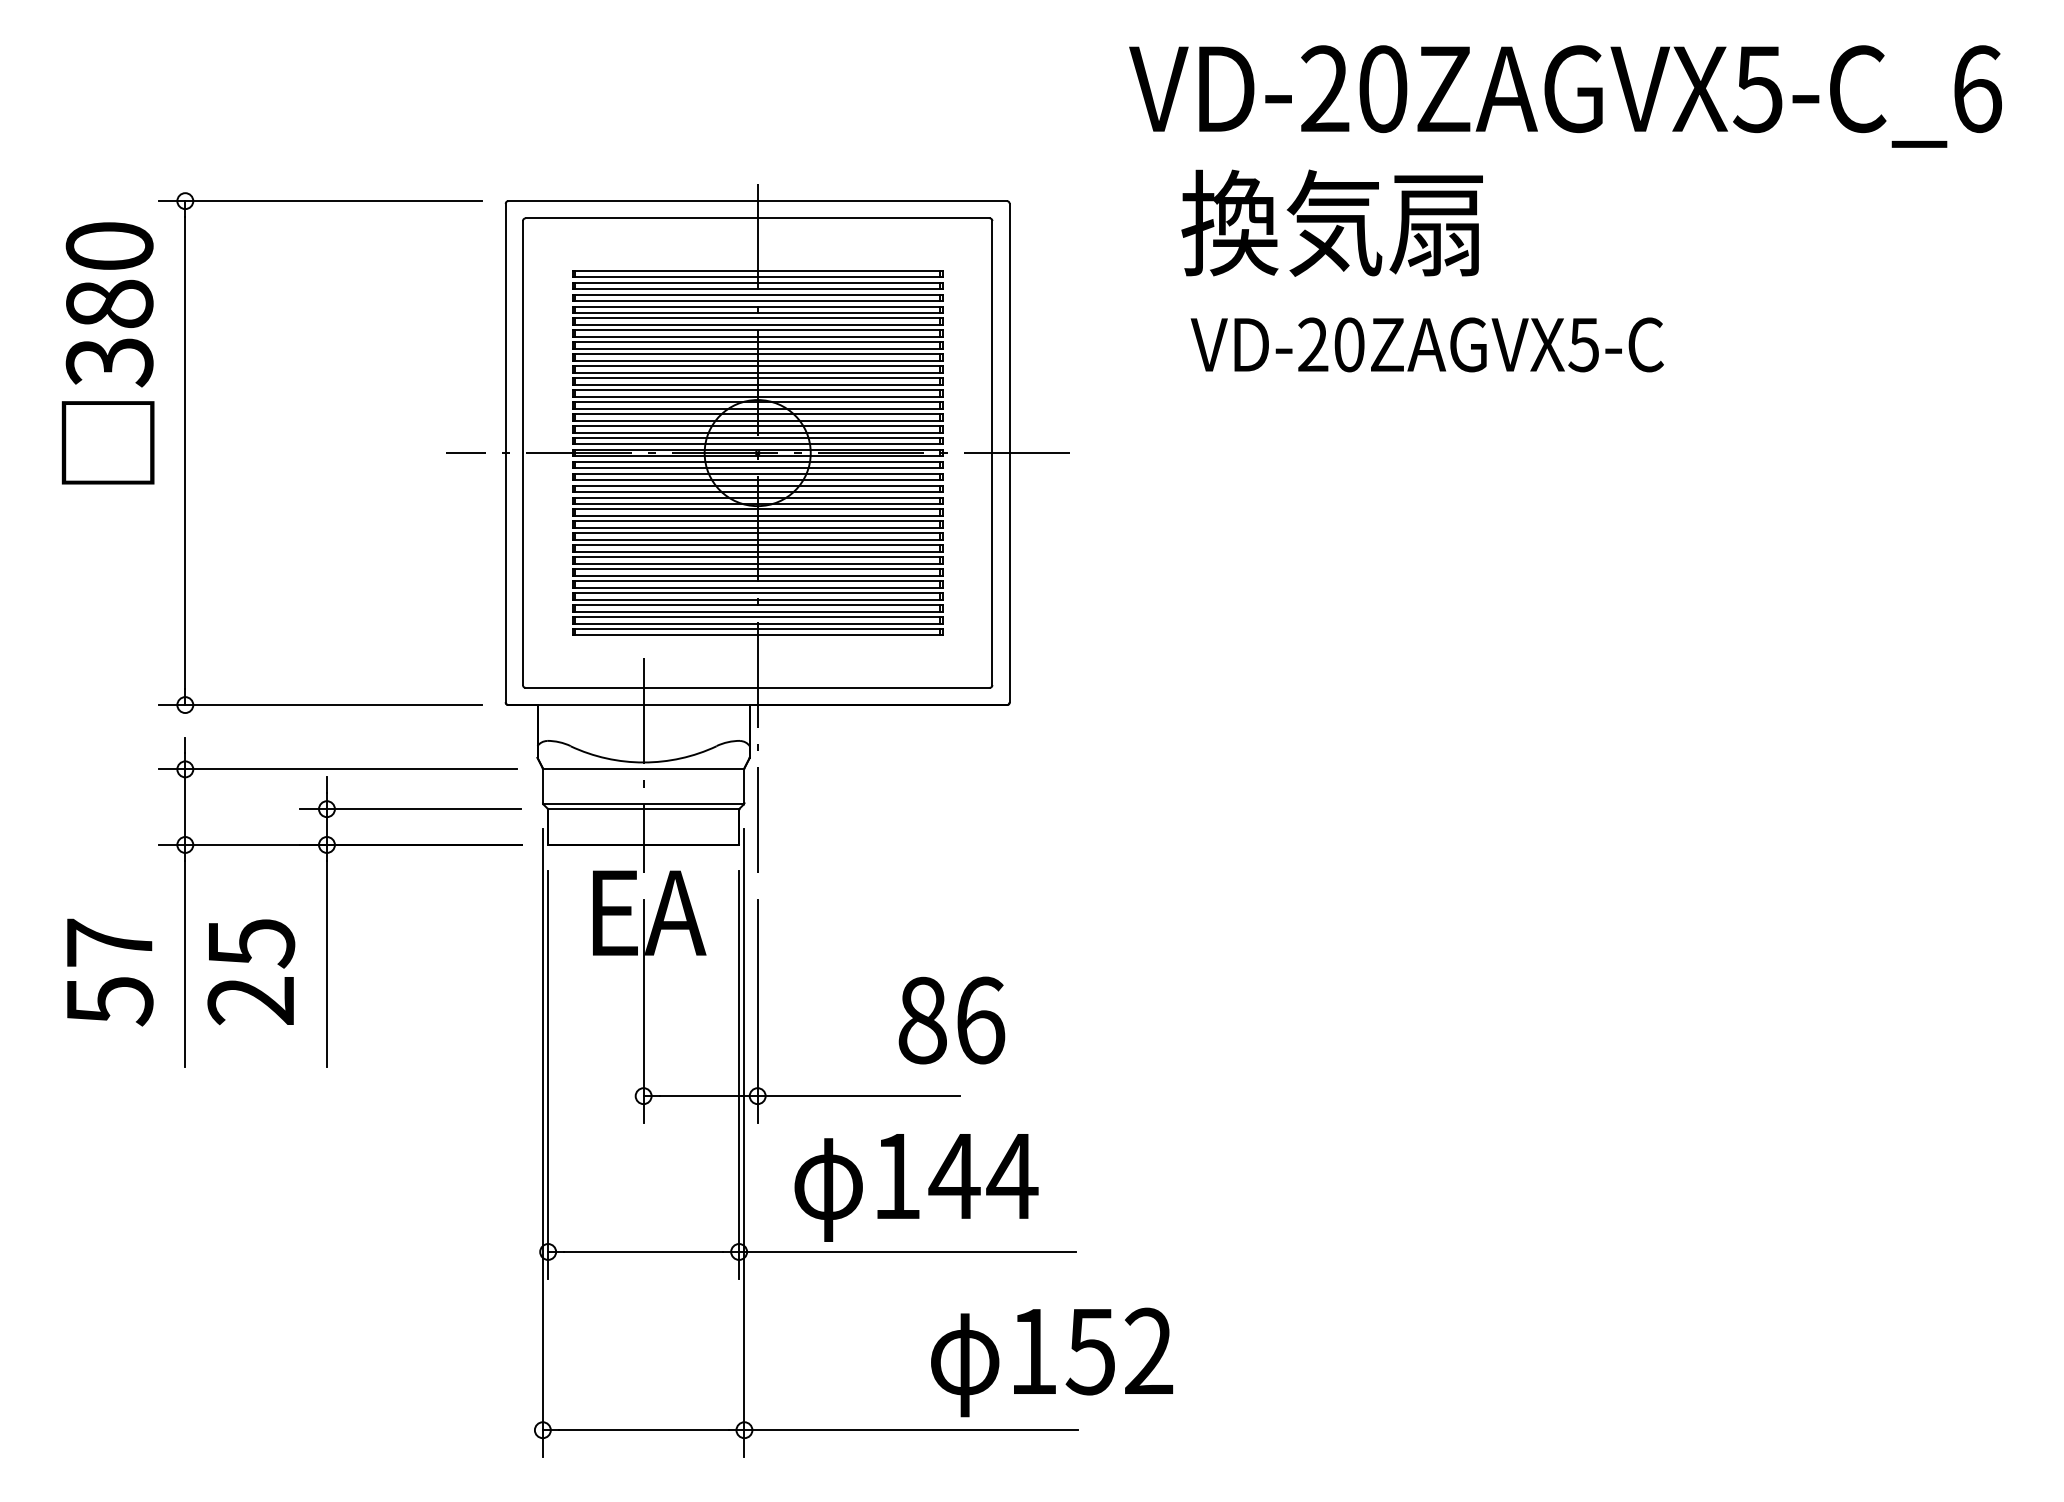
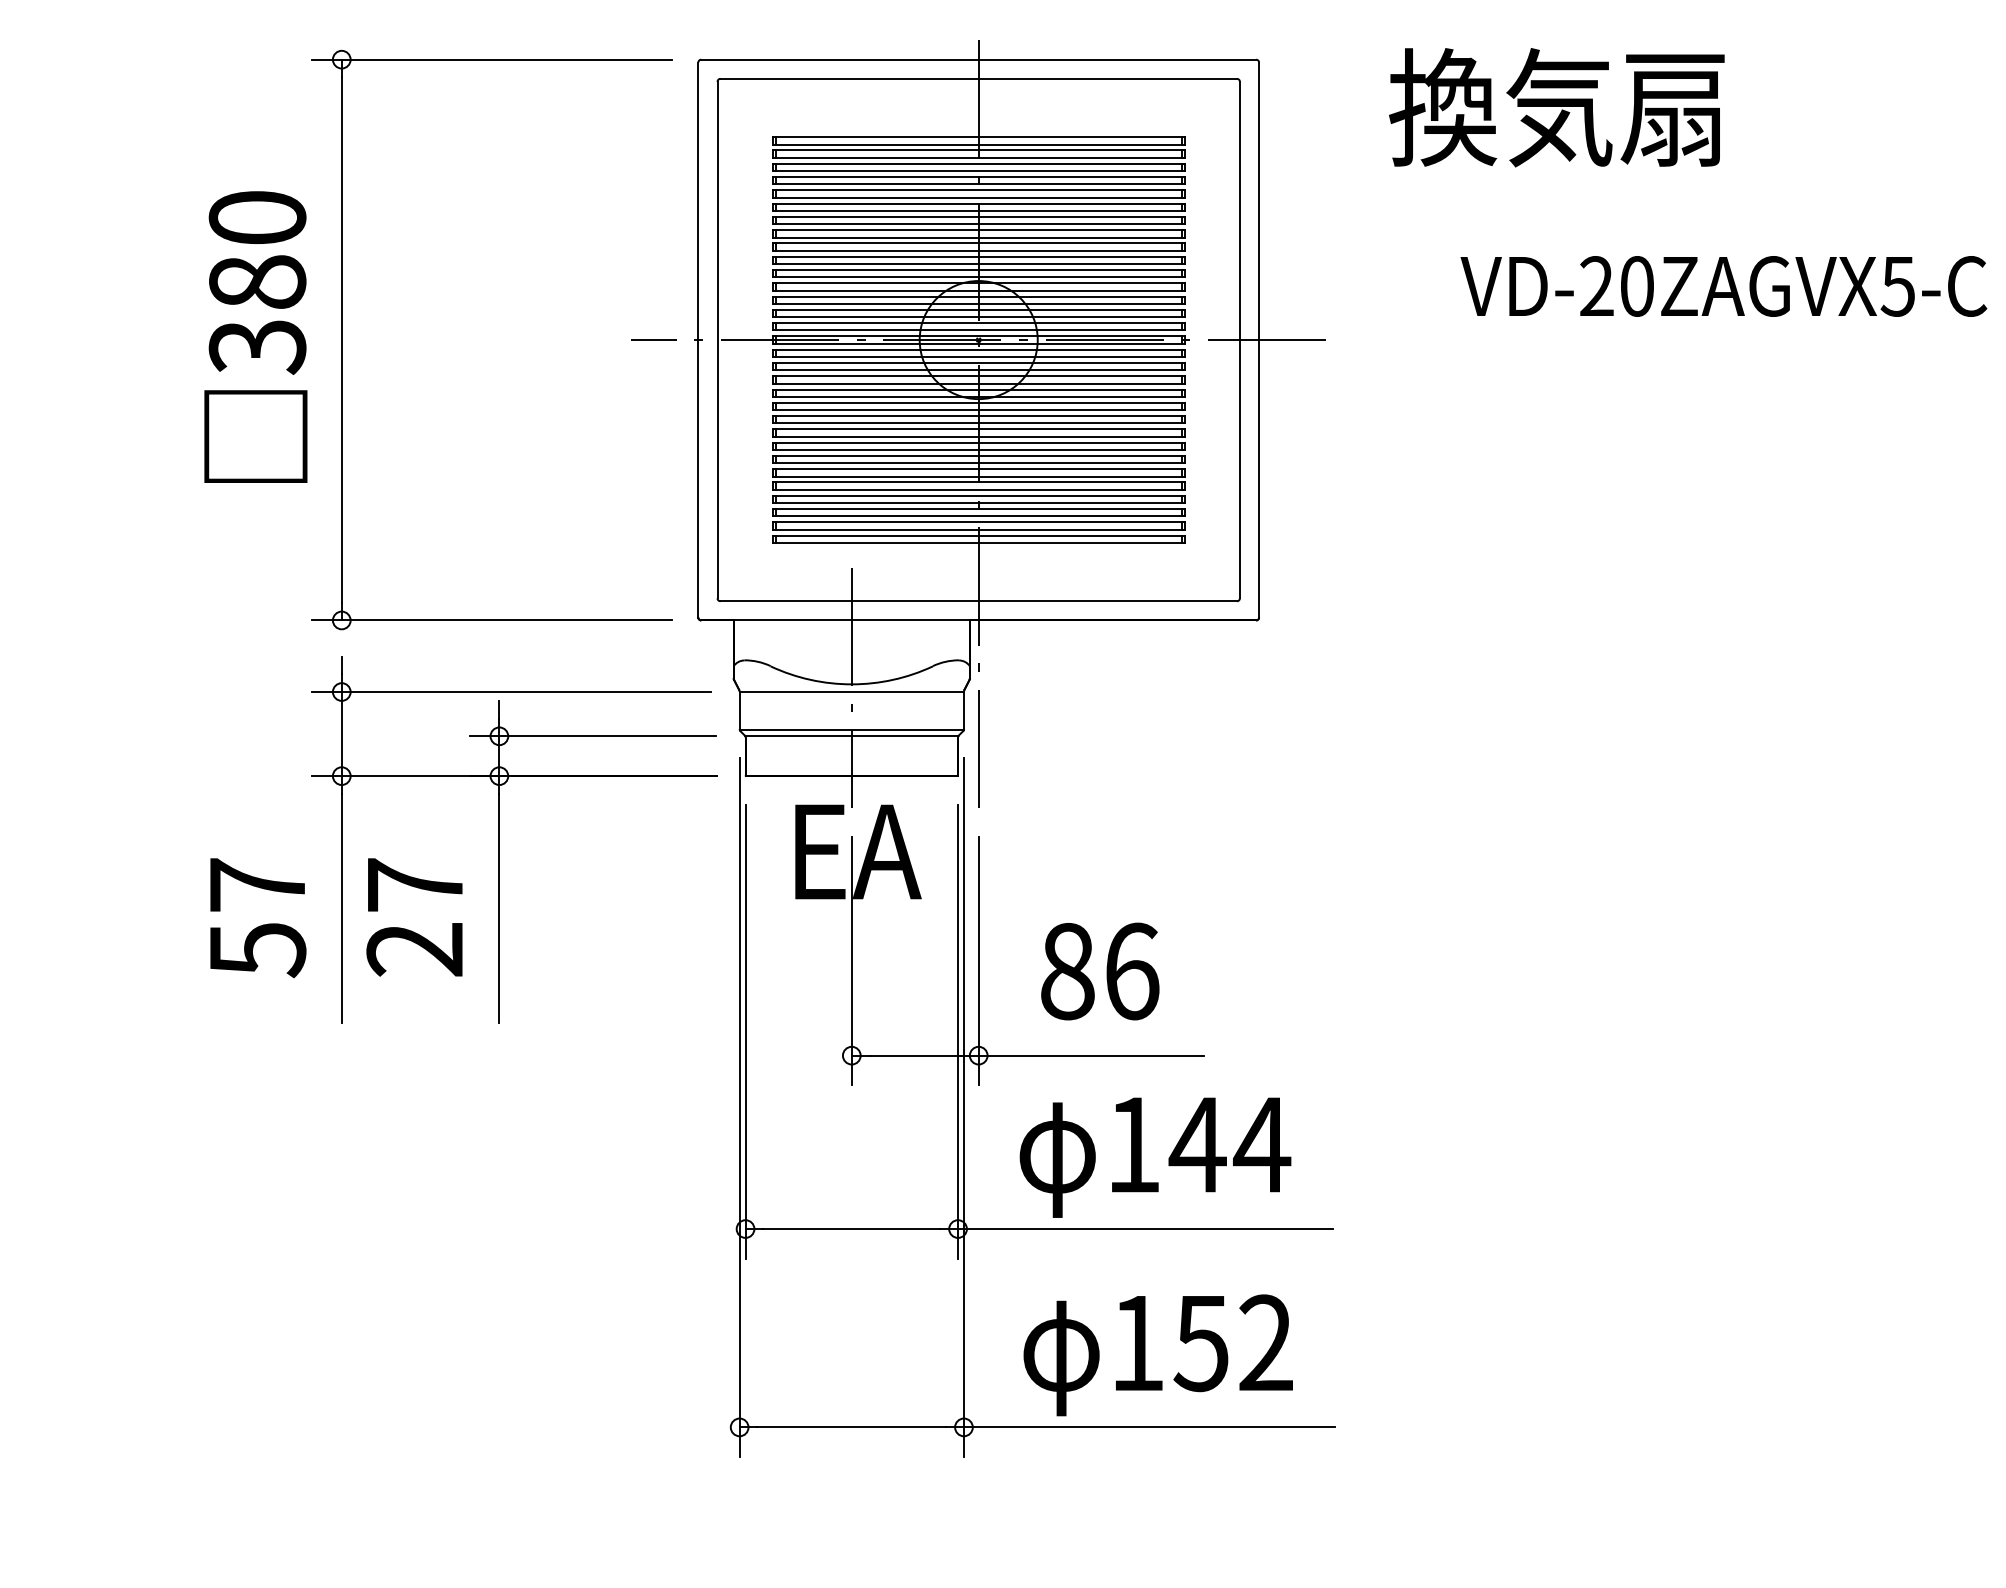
text: (1331, 222) -> (1556, 106), moved
text: (1426, 344) -> (1722, 285), moved
text: (107, 353) -> (255, 337), moved
text: (252, 943) -> (416, 885), 25 -> 27
text: (951, 1020) -> (1099, 971), moved
text: (1051, 1362) -> (1157, 1355), moved

